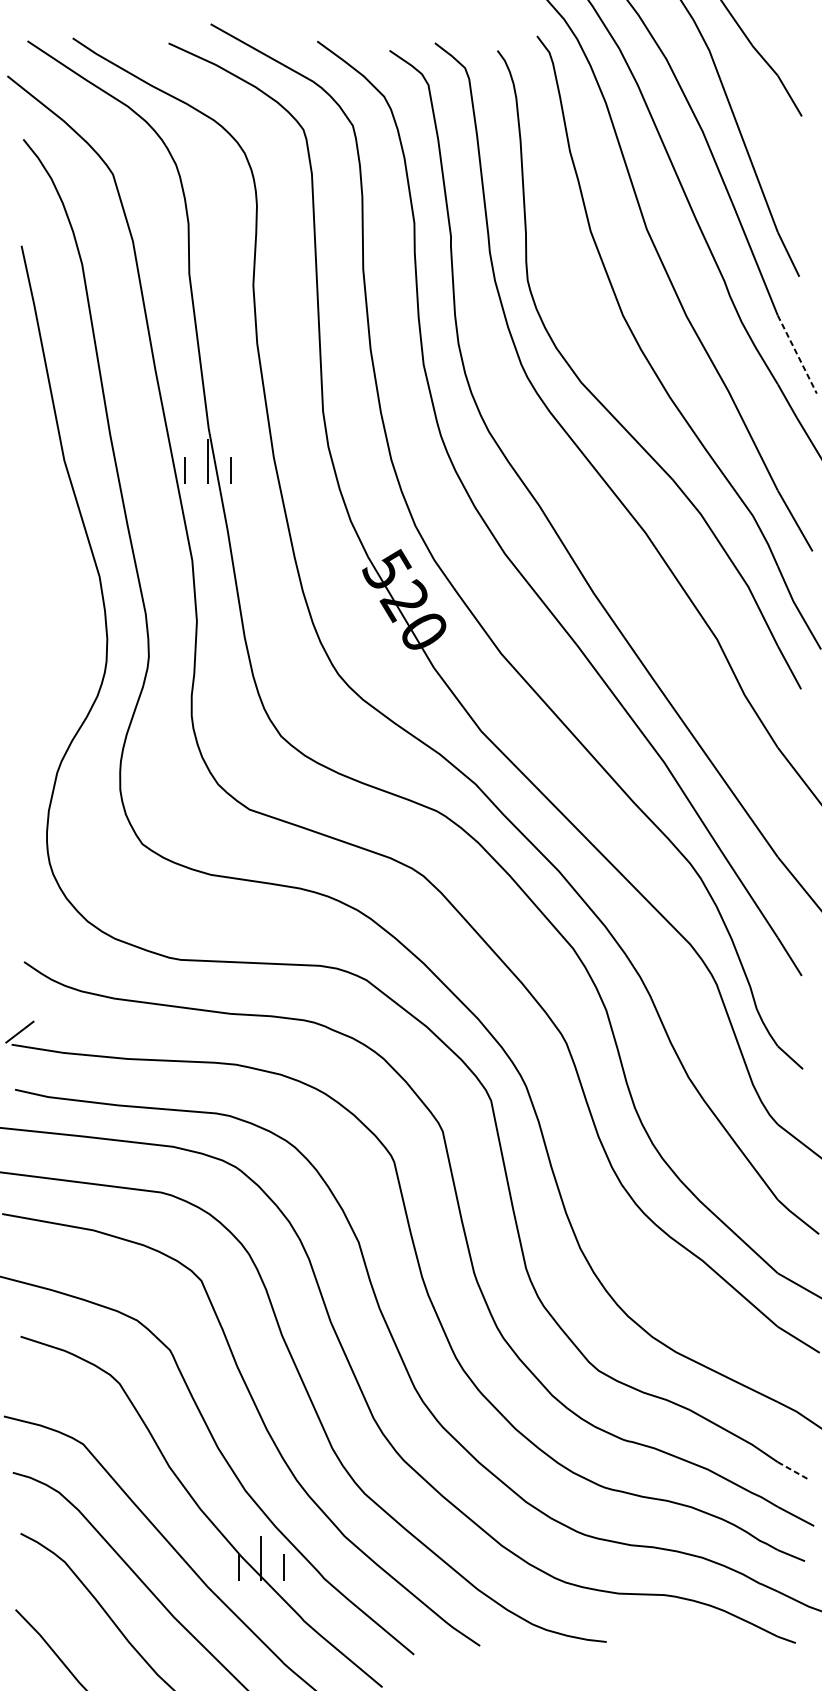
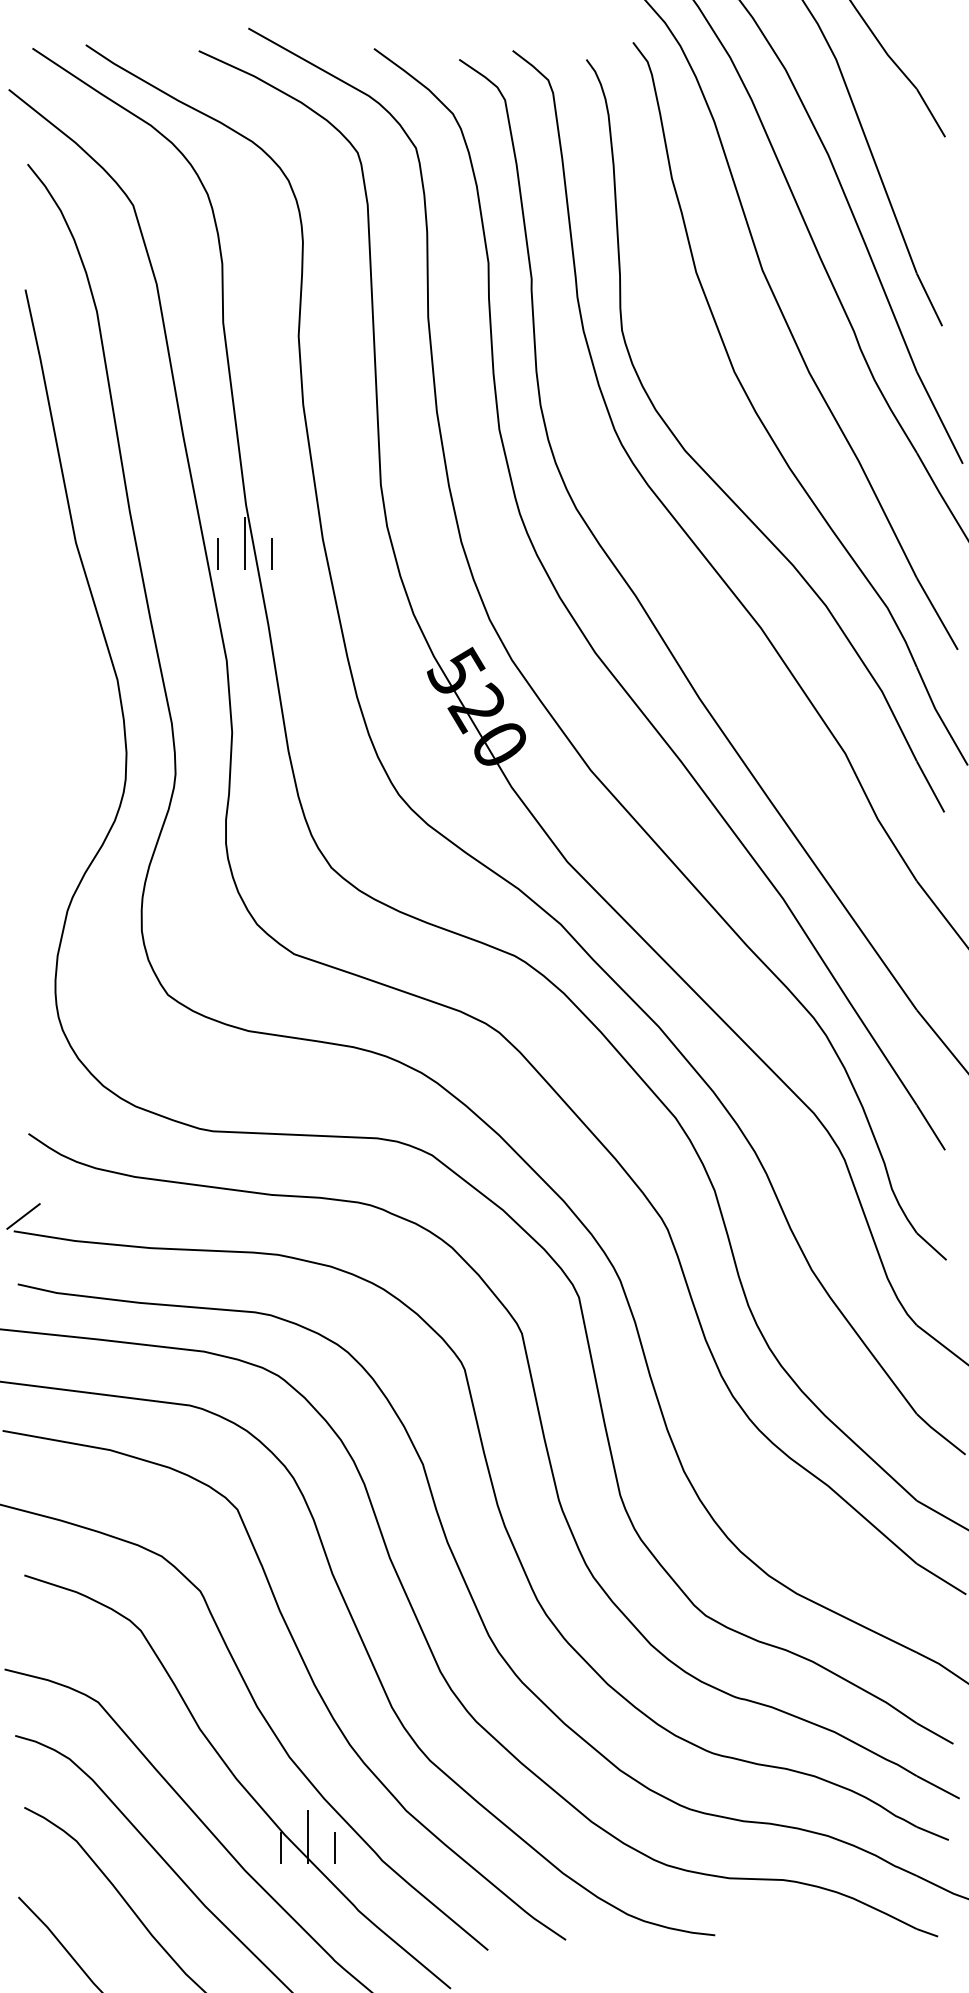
line: (797, 355) -> (940, 418), dashed -> solid
line: (793, 1470) -> (935, 1733), dashed -> solid

